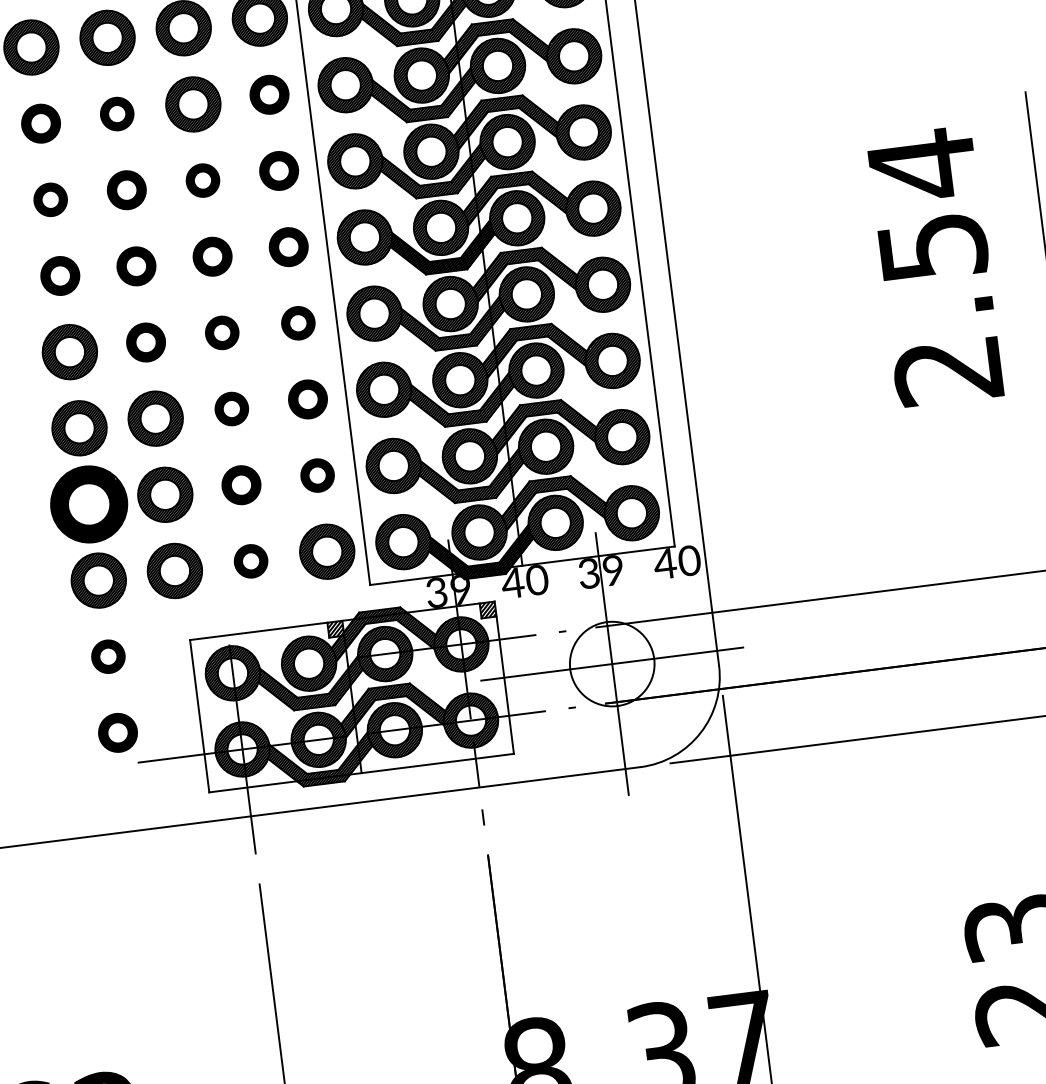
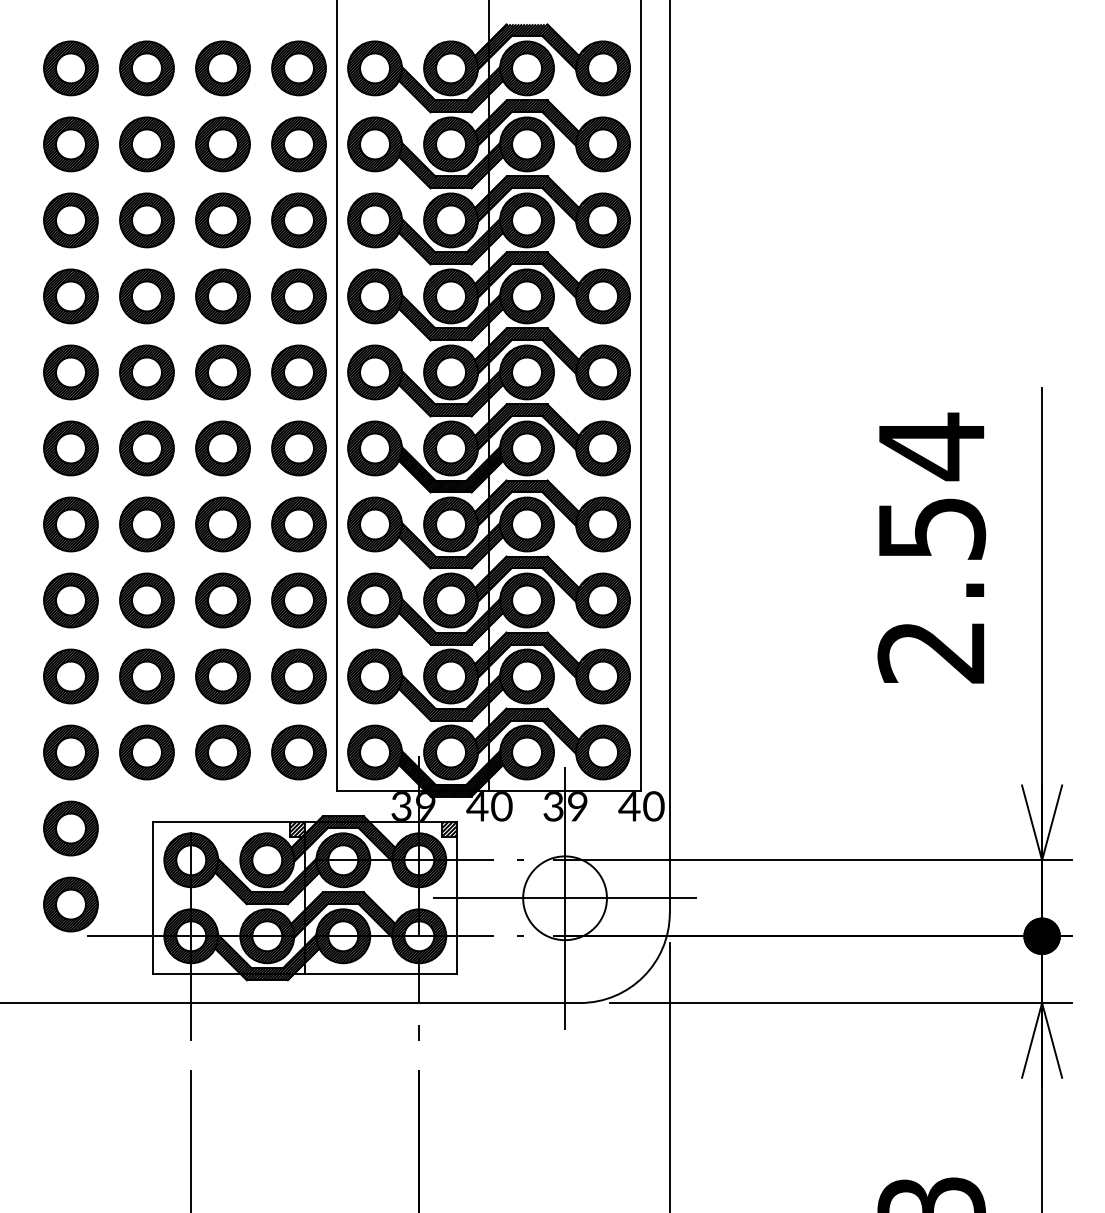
part: (269, 94) -> (298, 296), size x1.43
part: (116, 114) -> (146, 296), size x1.67
part: (40, 123) -> (70, 296), size x1.43
part: (278, 171) -> (298, 372), size x1.43
part: (202, 180) -> (222, 372), size x1.67
part: (126, 190) -> (146, 372), size x1.43
part: (50, 199) -> (70, 372), size x1.67
part: (288, 247) -> (298, 448), size x1.43
part: (212, 256) -> (222, 448), size x1.43
part: (135, 266) -> (146, 448), size x1.43
part: (59, 276) -> (70, 448), size x1.43
part: (297, 323) -> (298, 524), size x1.67
part: (221, 332) -> (222, 524), size x1.67
part: (145, 342) -> (146, 524), size x1.43
part: (307, 399) -> (298, 600), size x1.43
part: (231, 409) -> (222, 600), size x1.67
part: (317, 475) -> (298, 676), size x1.67
part: (240, 485) -> (222, 676), size x1.43
part: (88, 504) -> (70, 676), size x0.71
part: (250, 561) -> (222, 752), size x1.67
part: (107, 656) -> (70, 828), size x1.67
part: (117, 732) -> (70, 904), size x1.43

